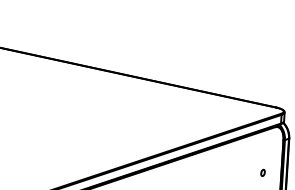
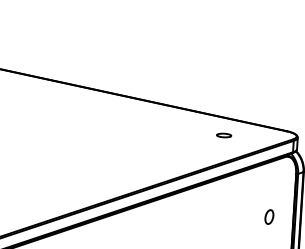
part: (228, 110) -> (223, 135), added
part: (262, 172) -> (268, 216), size x1.67

